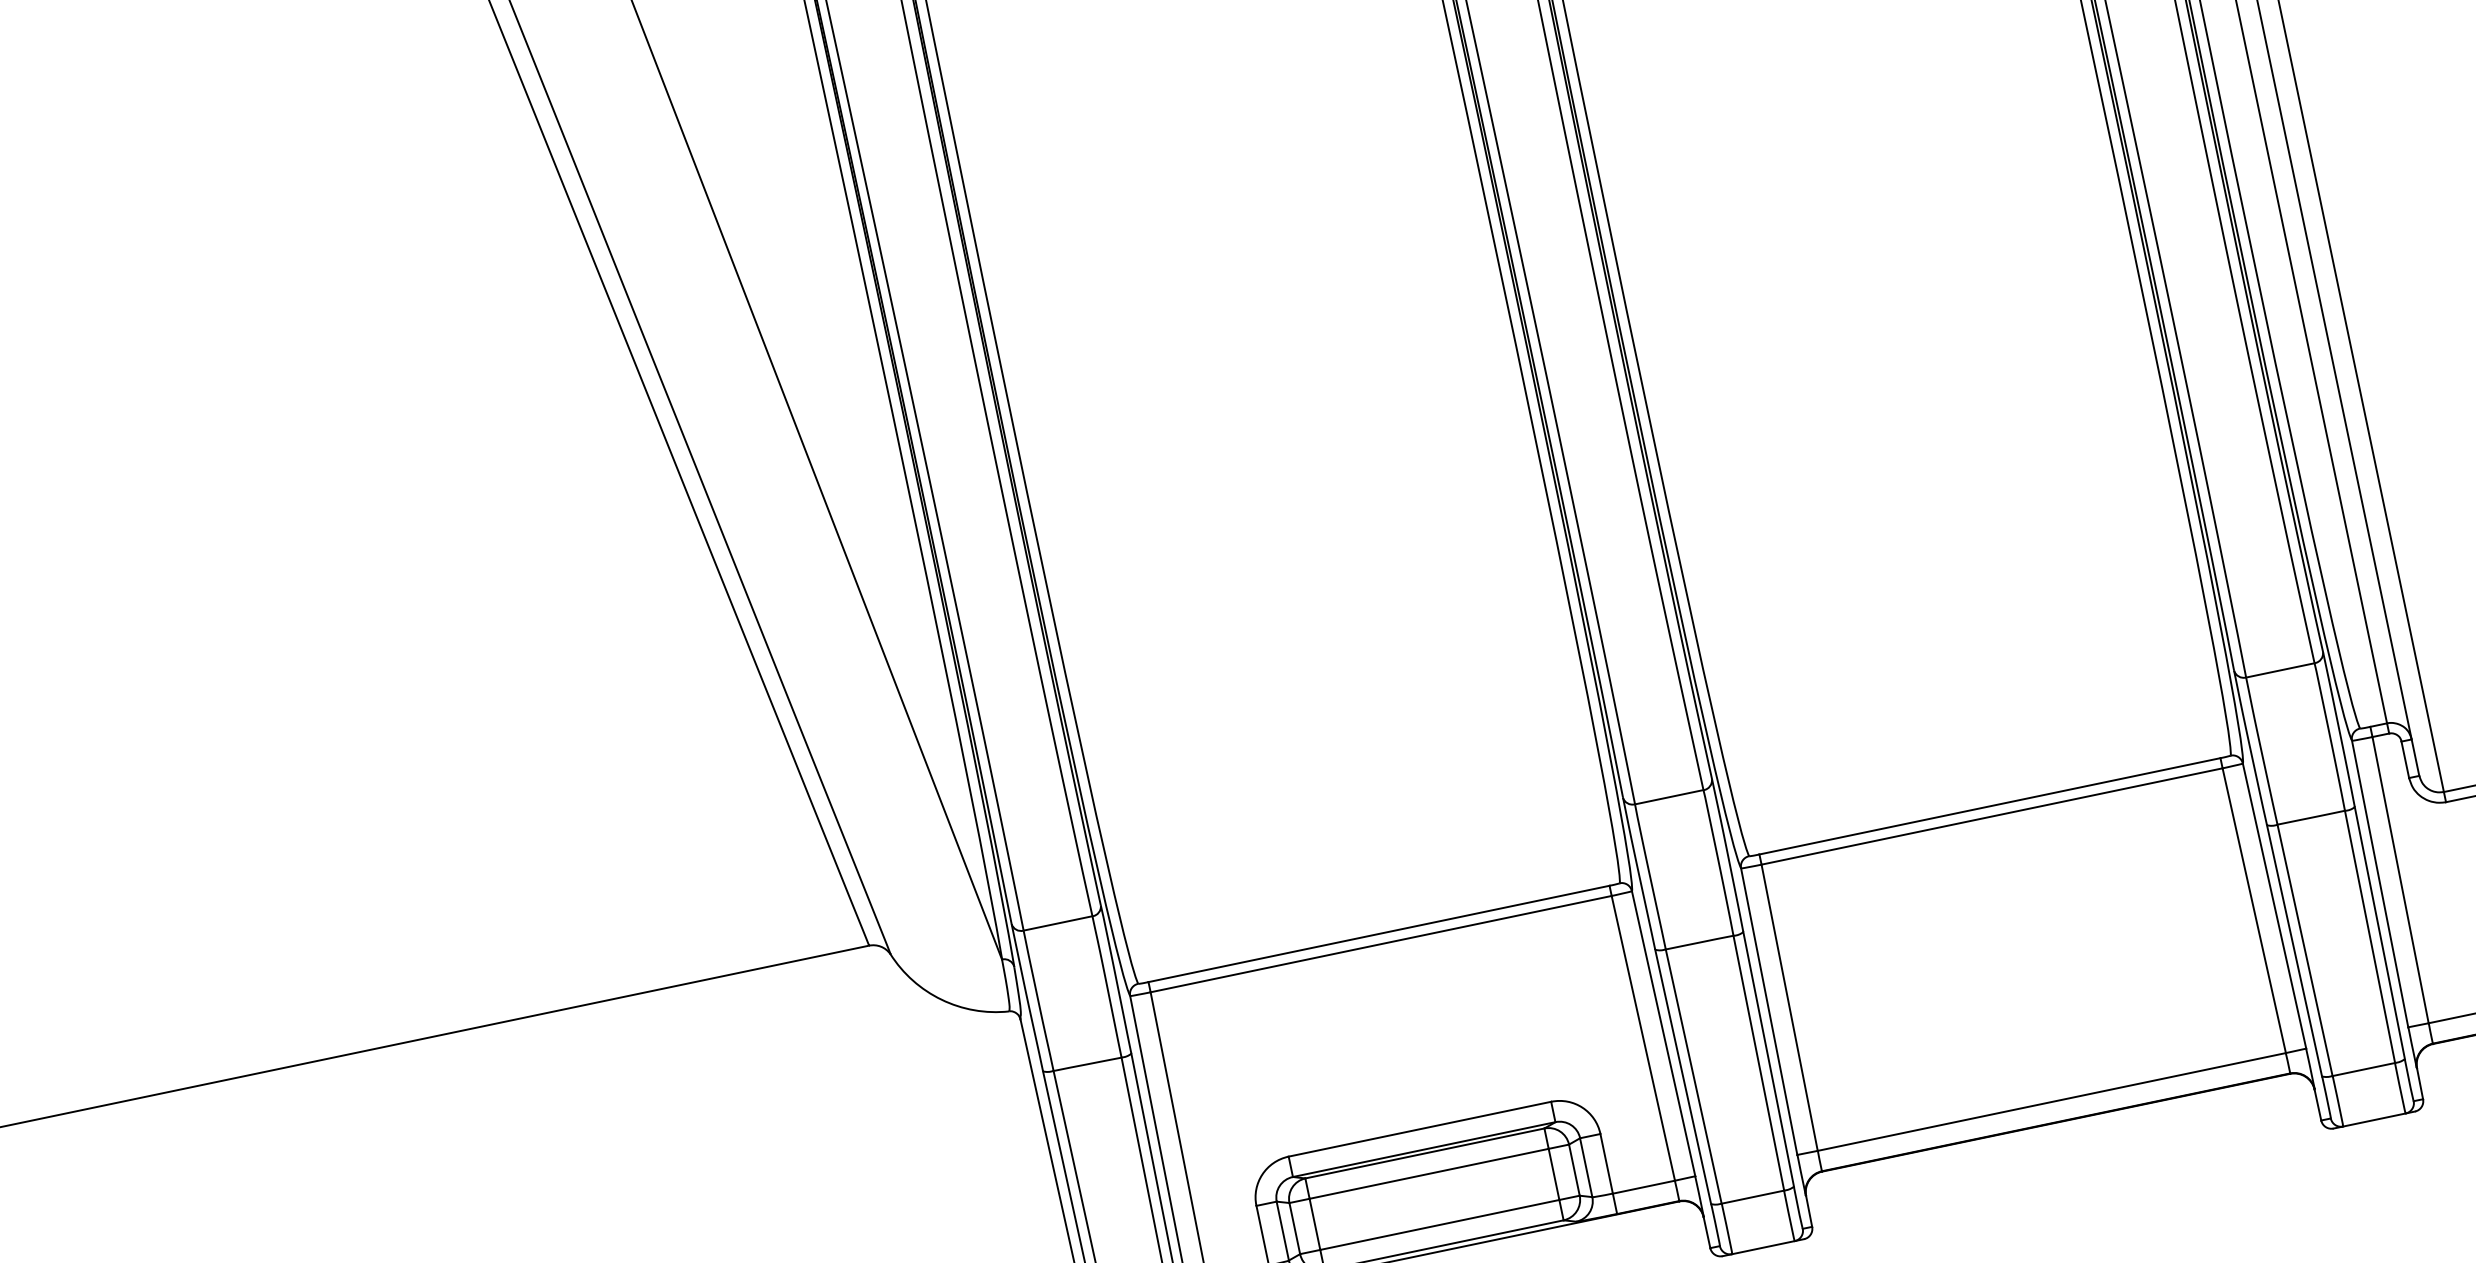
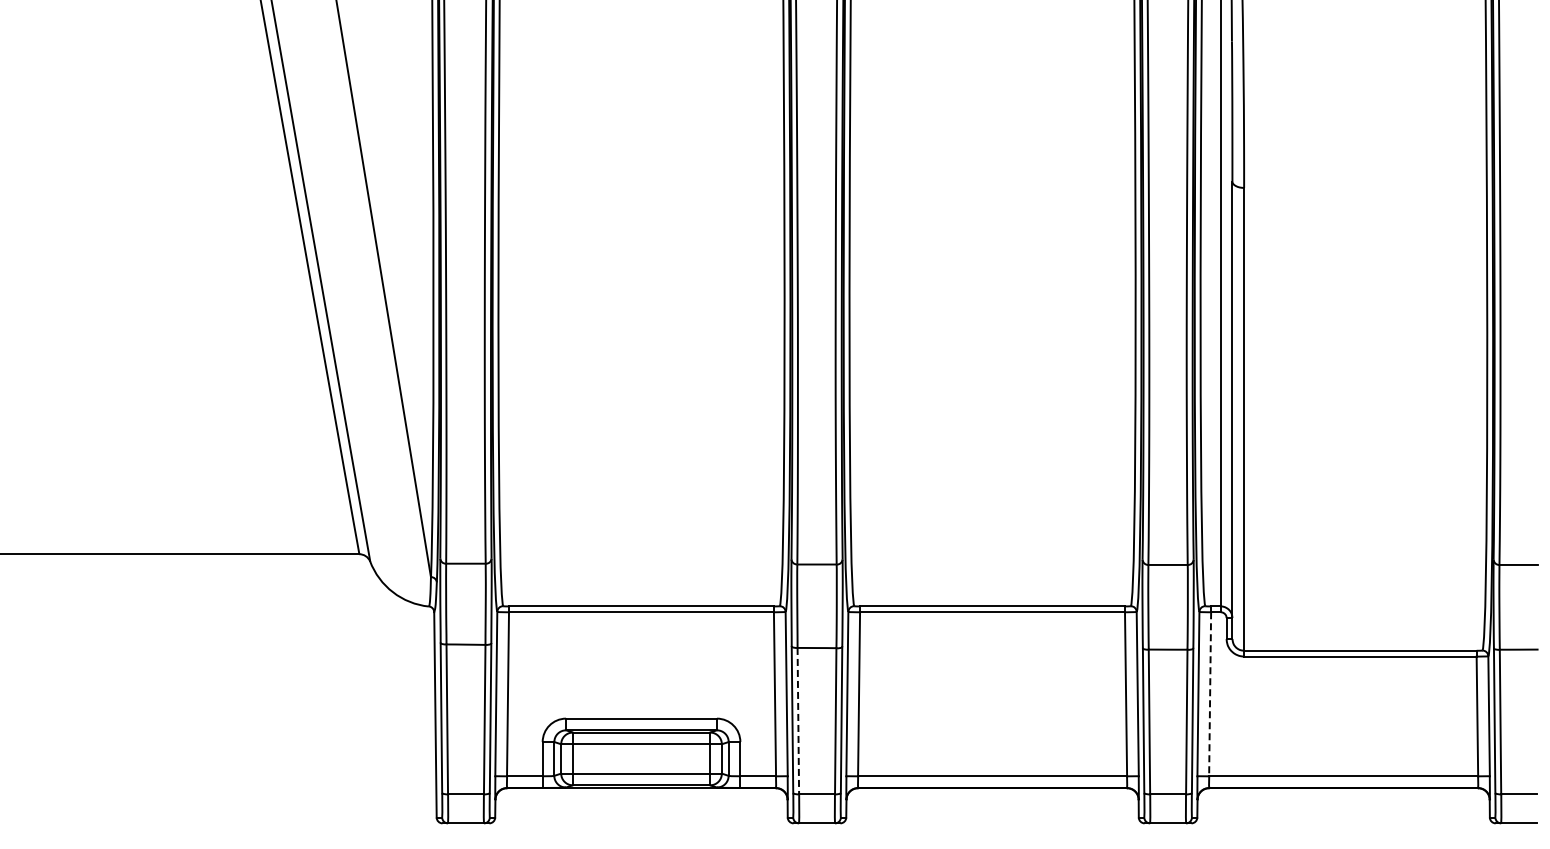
line: (2401, 880) -> (1210, 694), solid -> dashed
line: (1694, 1077) -> (798, 721), solid -> dashed

